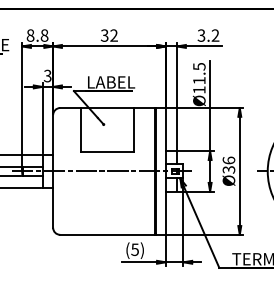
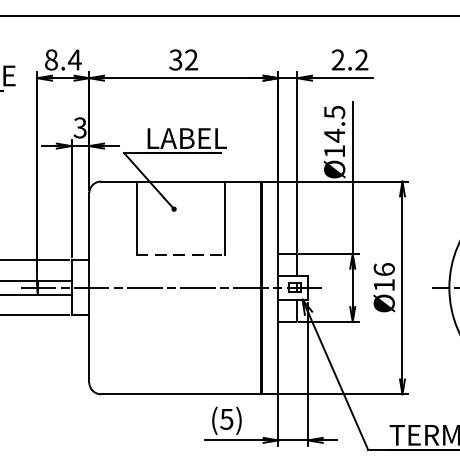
text: (44, 35) -> (74, 59), 8.8 -> 8.4
text: (201, 35) -> (338, 59), 3.2 -> 2.2
text: (199, 80) -> (334, 135), Ø11.5 -> Ø14.5
line: (108, 152) -> (182, 256), solid -> dashed
text: (228, 169) -> (383, 284), Ø36 -> Ø16

